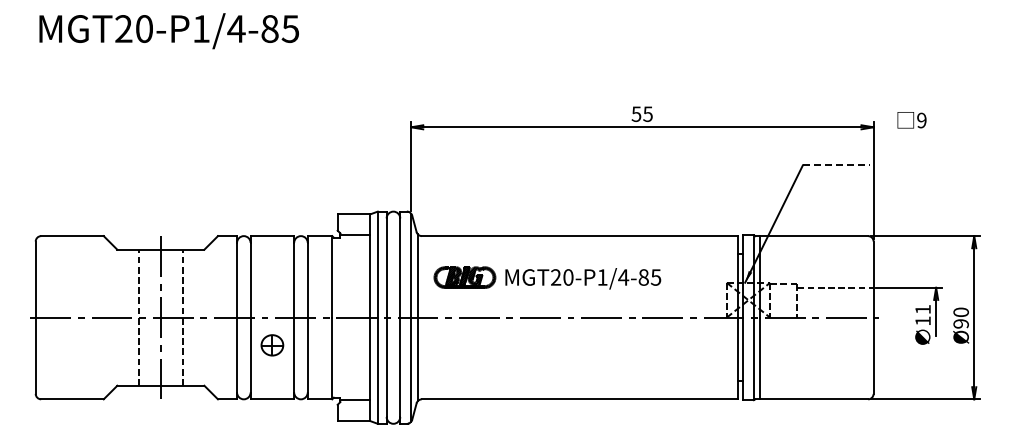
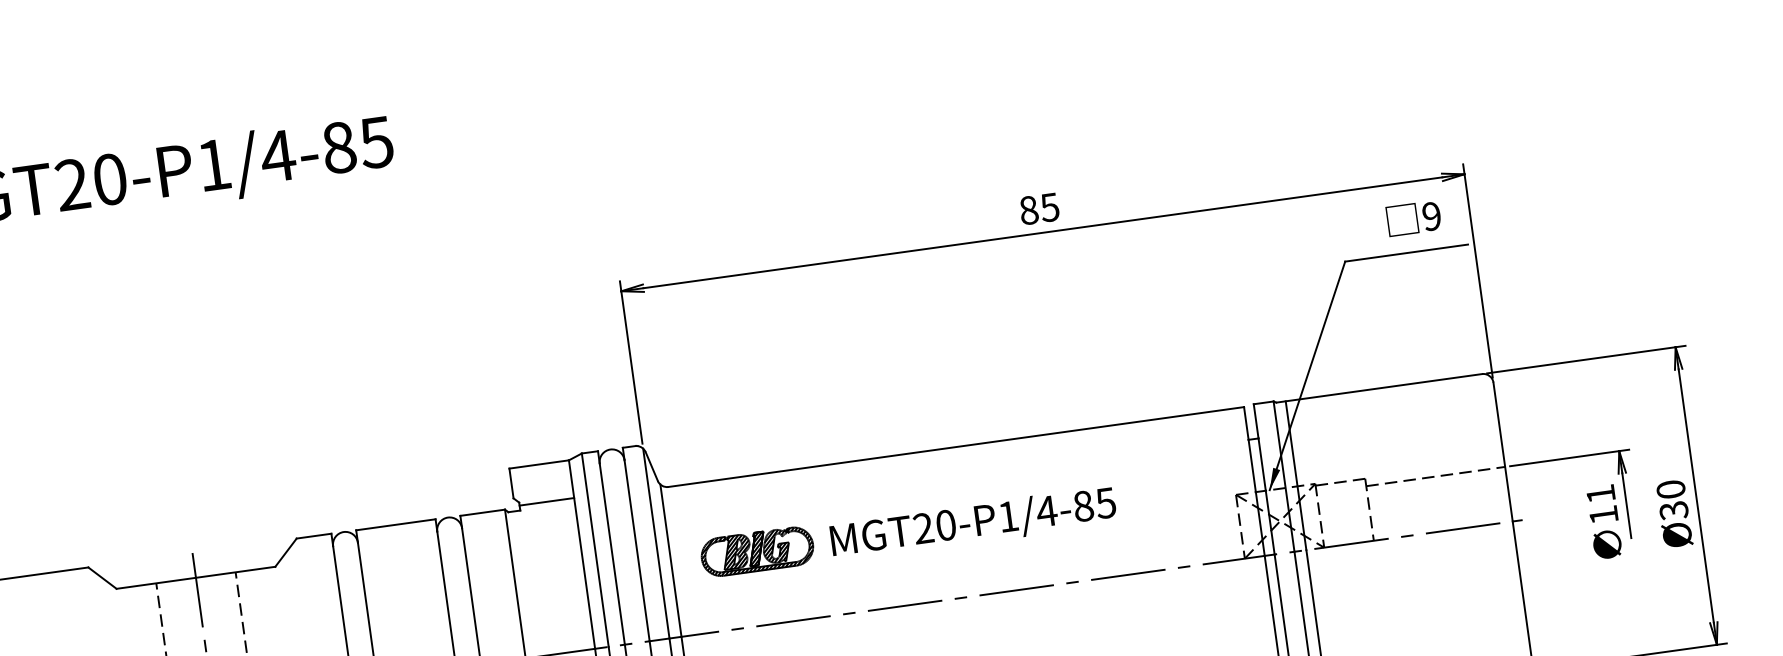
text: (636, 113) -> (1028, 209), 55 -> 85
text: (911, 120) -> (1412, 218), moved
line: (836, 165) -> (1406, 253), dashed -> solid
text: (960, 323) -> (1672, 510), Ø90 -> Ø30

